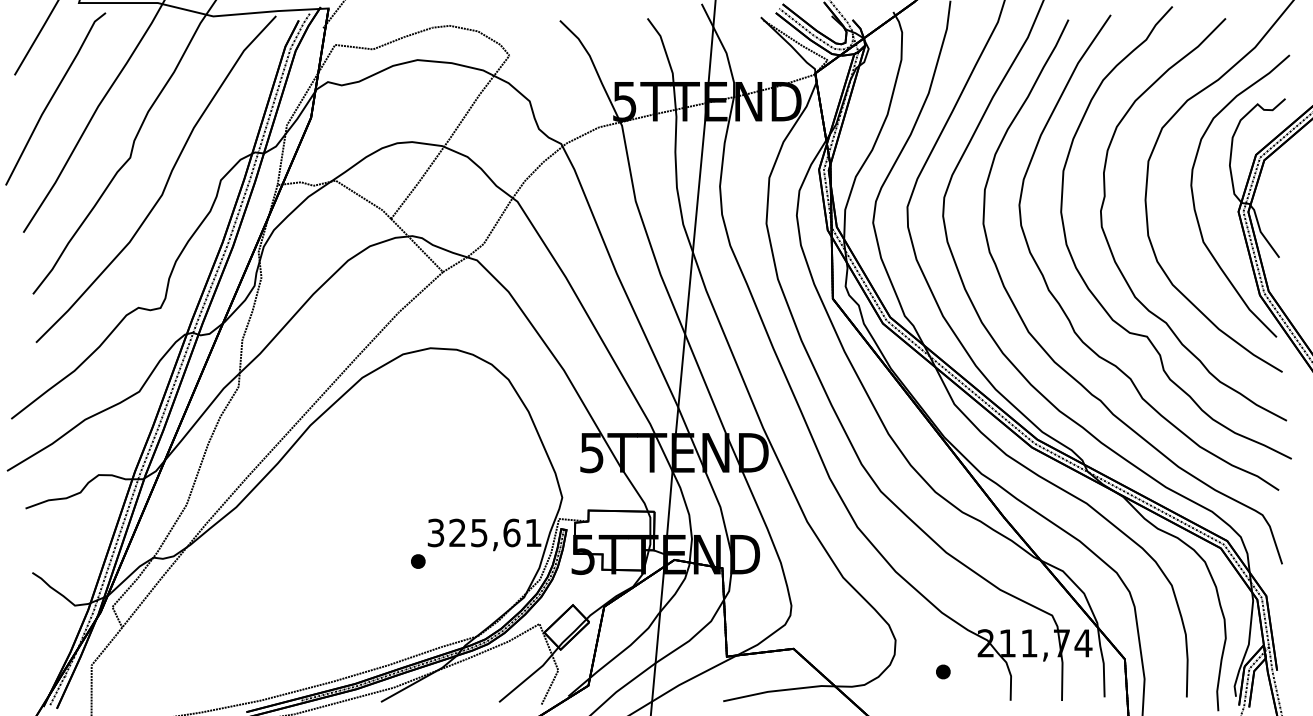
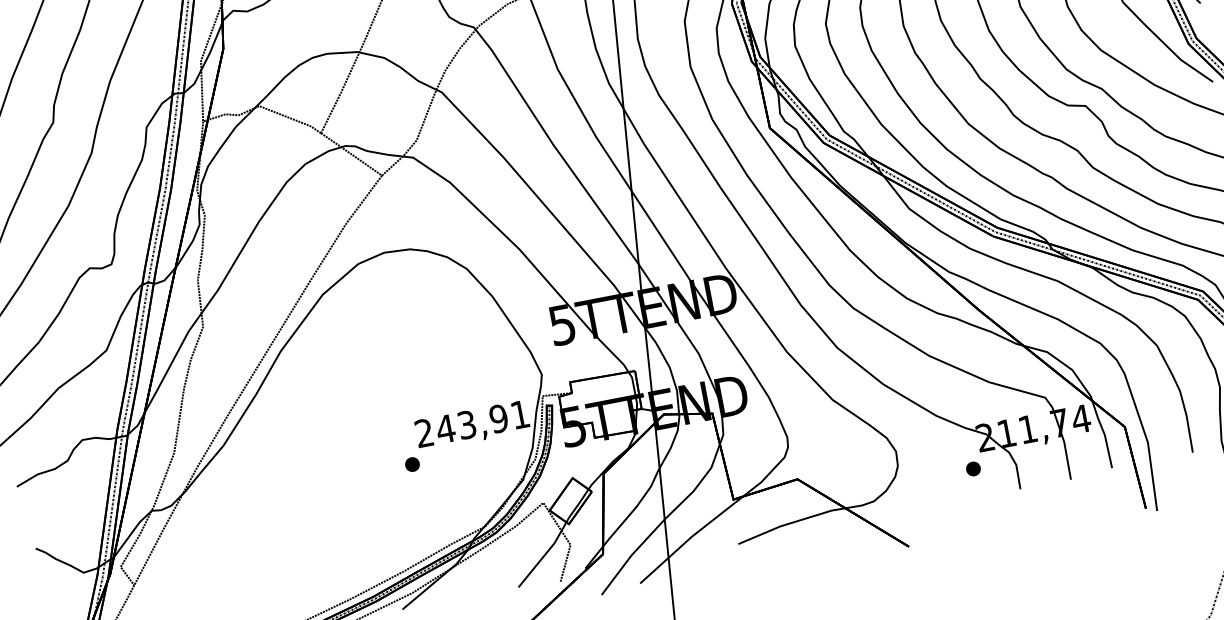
text: (473, 532) -> (461, 425), 325,61 -> 243,91
part: (943, 671) -> (973, 468), moved

